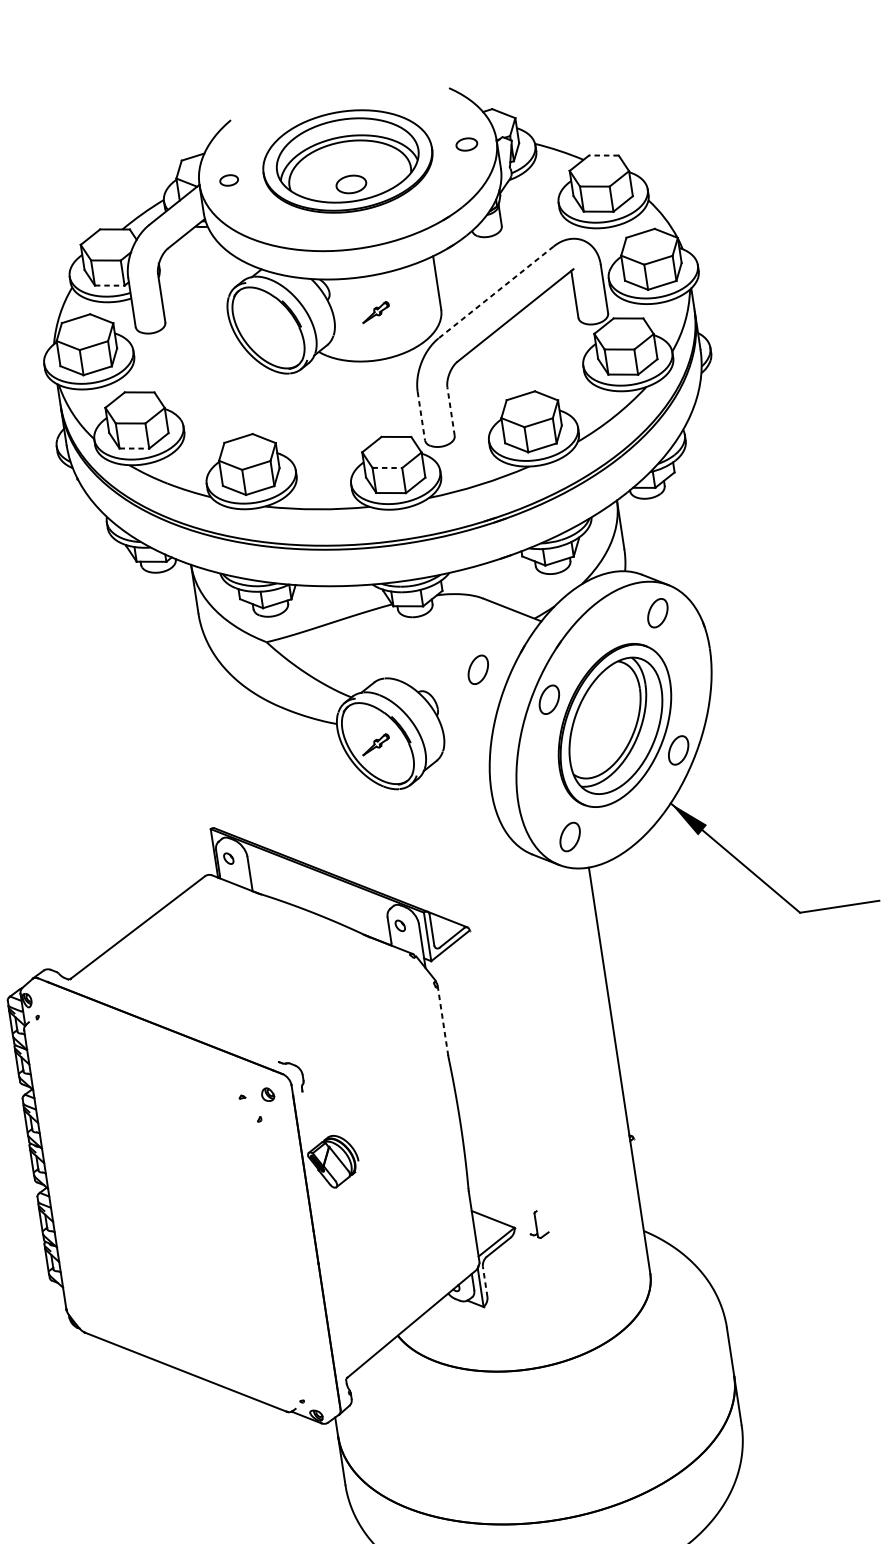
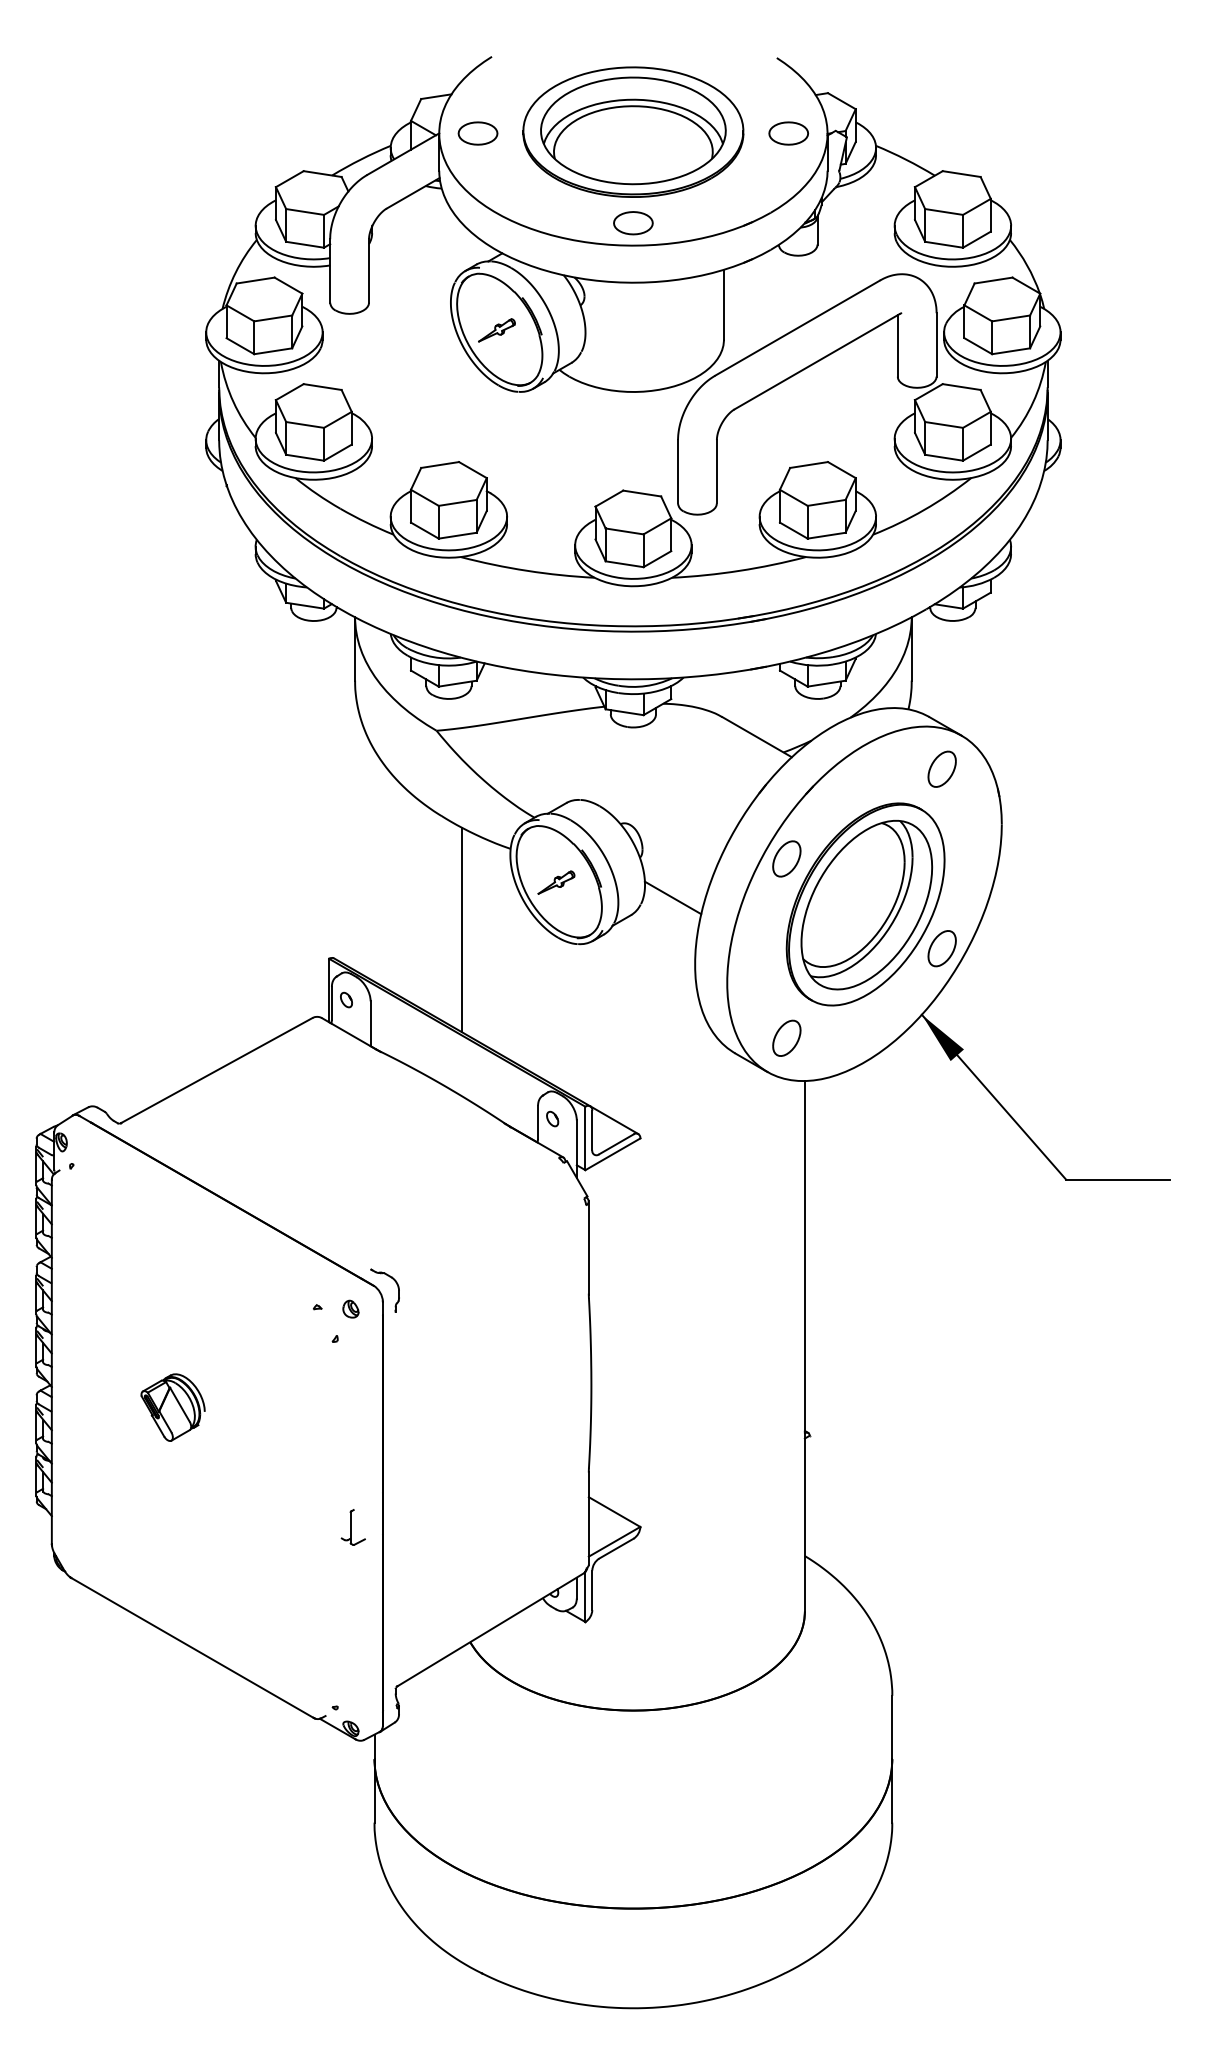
part: (466, 144) -> (788, 133), size x1.43
line: (603, 155) -> (961, 174), dashed -> solid
part: (228, 180) -> (477, 133), size x1.67
part: (351, 184) -> (633, 223), moved
line: (110, 285) -> (305, 244), dashed -> solid
line: (496, 292) -> (797, 328), dashed -> solid
part: (375, 312) -> (496, 330), moved
line: (450, 411) -> (716, 471), dashed -> solid
line: (421, 415) -> (678, 471), dashed -> solid
line: (134, 448) -> (305, 457), dashed -> solid
line: (388, 467) -> (625, 531), dashed -> solid
part: (478, 669) -> (701, 806), removed
line: (466, 742) -> (672, 897), added
line: (308, 791) -> (461, 929), added
line: (442, 1020) -> (588, 1248), dashed -> solid
part: (333, 1161) -> (172, 1407), moved
part: (537, 1224) -> (352, 1527), moved
line: (485, 1281) -> (592, 1590), dashed -> solid

